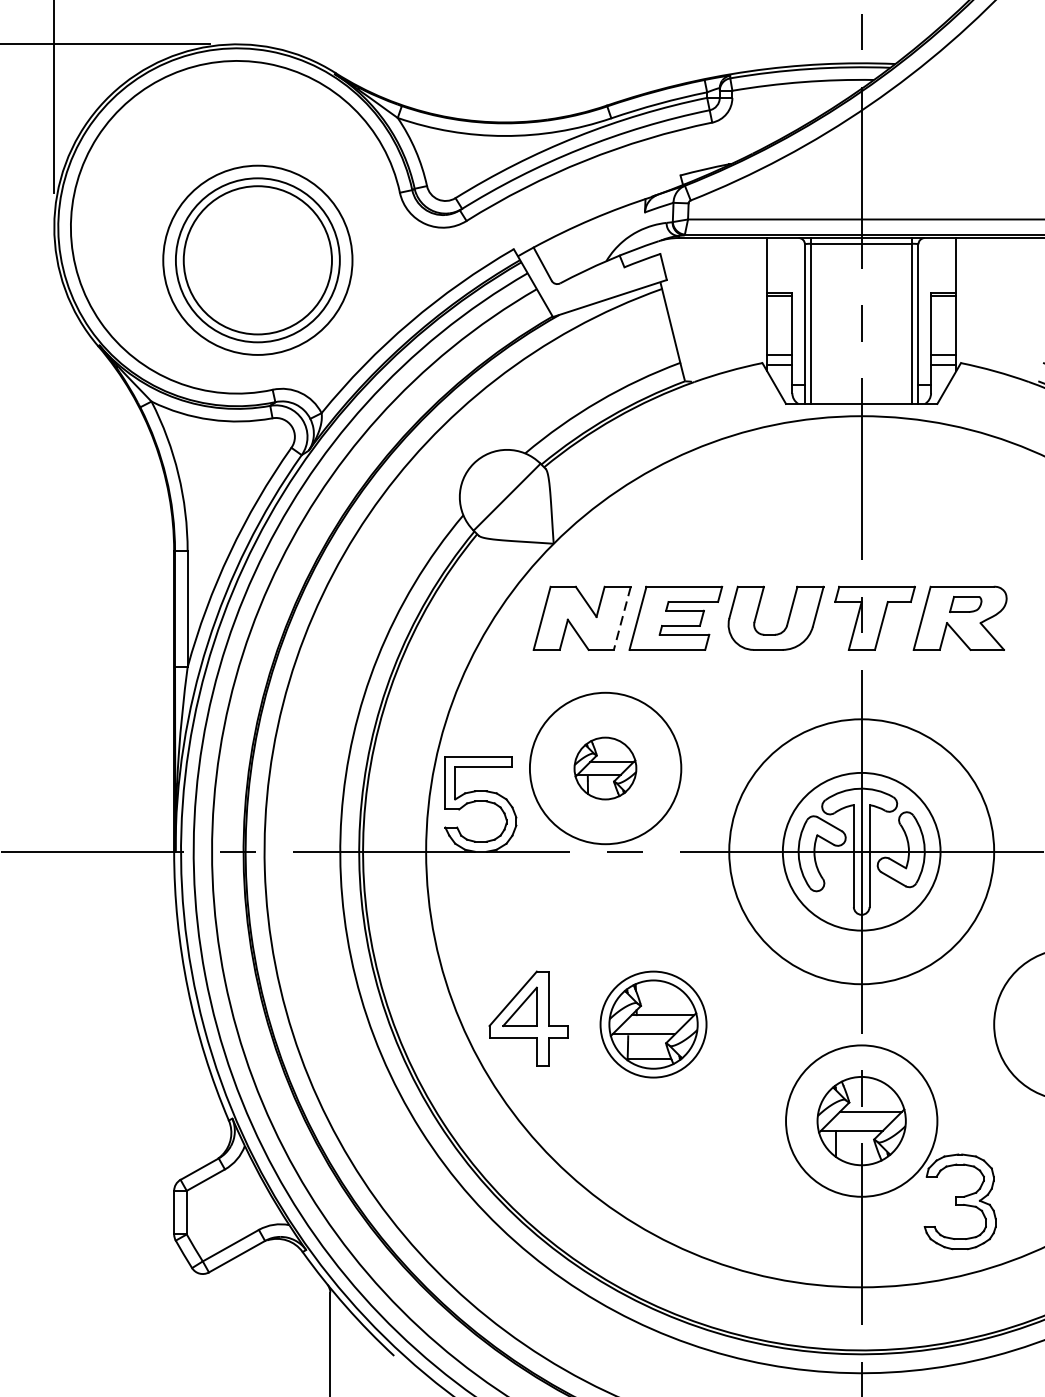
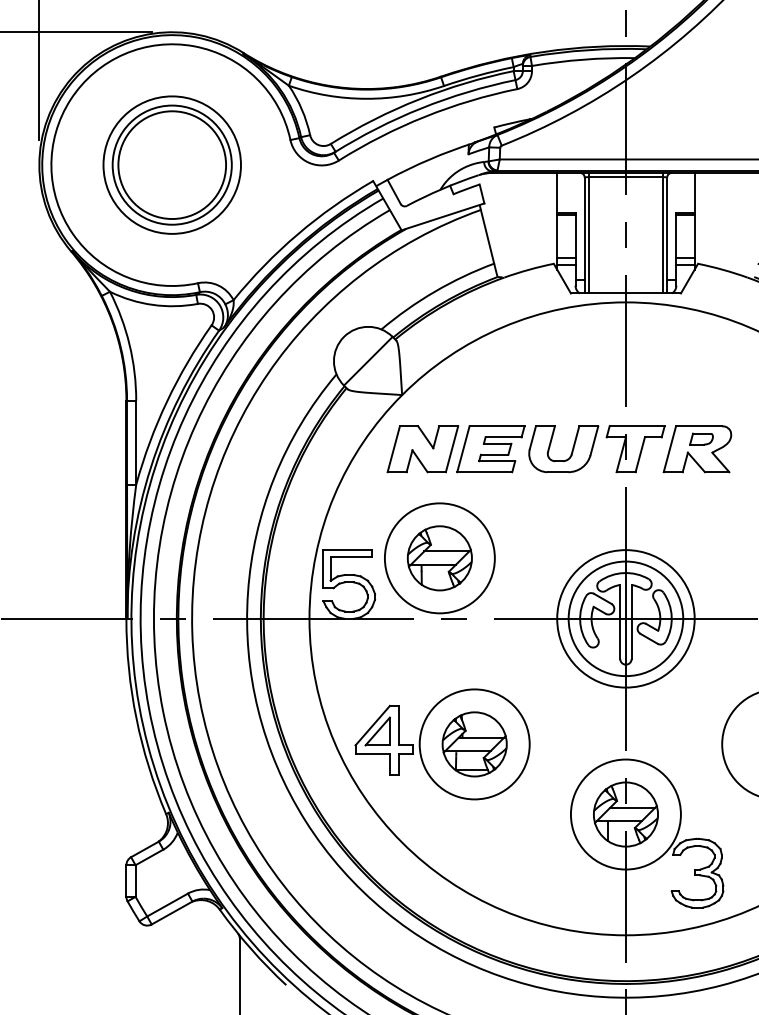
part: (256, 259) -> (171, 164), moved
line: (622, 618) -> (452, 449), dashed -> solid
part: (605, 768) -> (439, 558), size x1.43
circle: (861, 851) -> (625, 618), size x0.71
circle: (653, 1024) -> (474, 744), size x1.43

